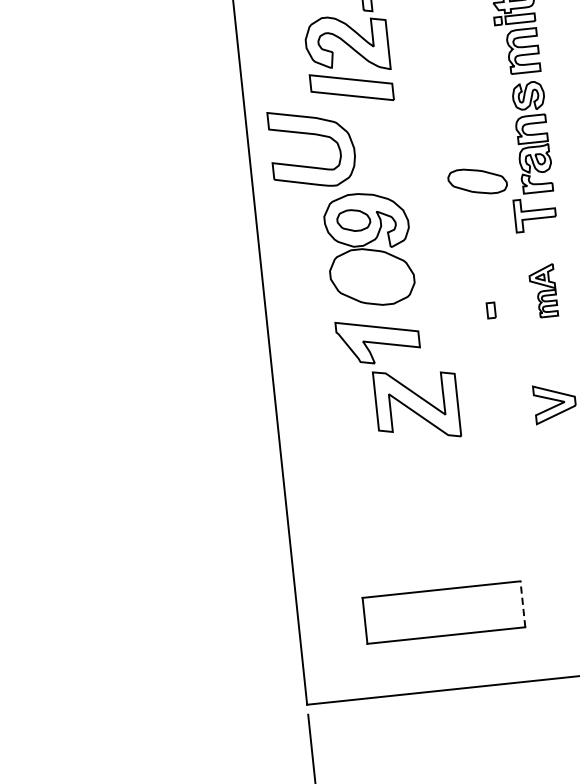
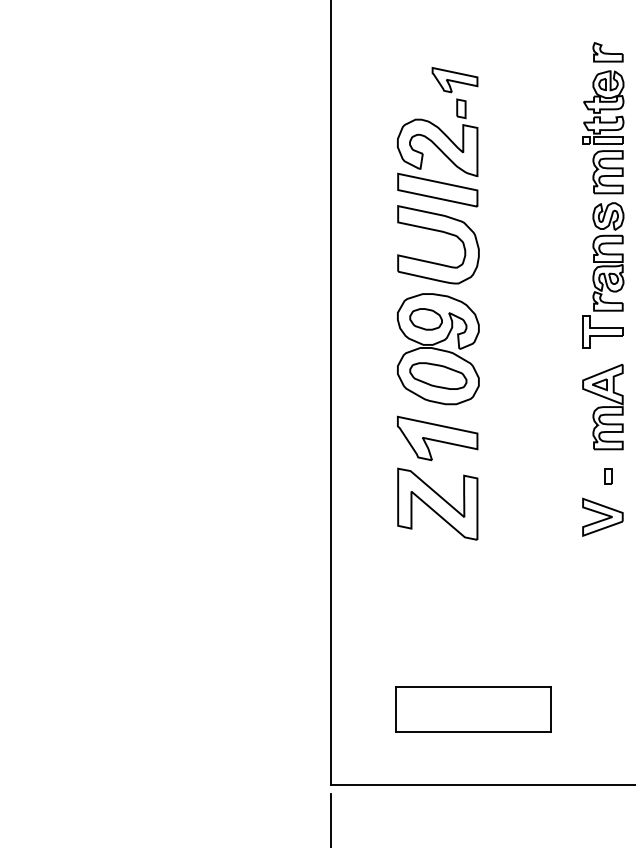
part: (313, 135) -> (440, 232), moved
part: (477, 180) -> (438, 375), moved
part: (542, 291) -> (602, 407), size x1.67
part: (491, 310) -> (608, 476), moved
part: (416, 403) -> (437, 503), moved
line: (523, 604) -> (551, 709), dashed -> solid

